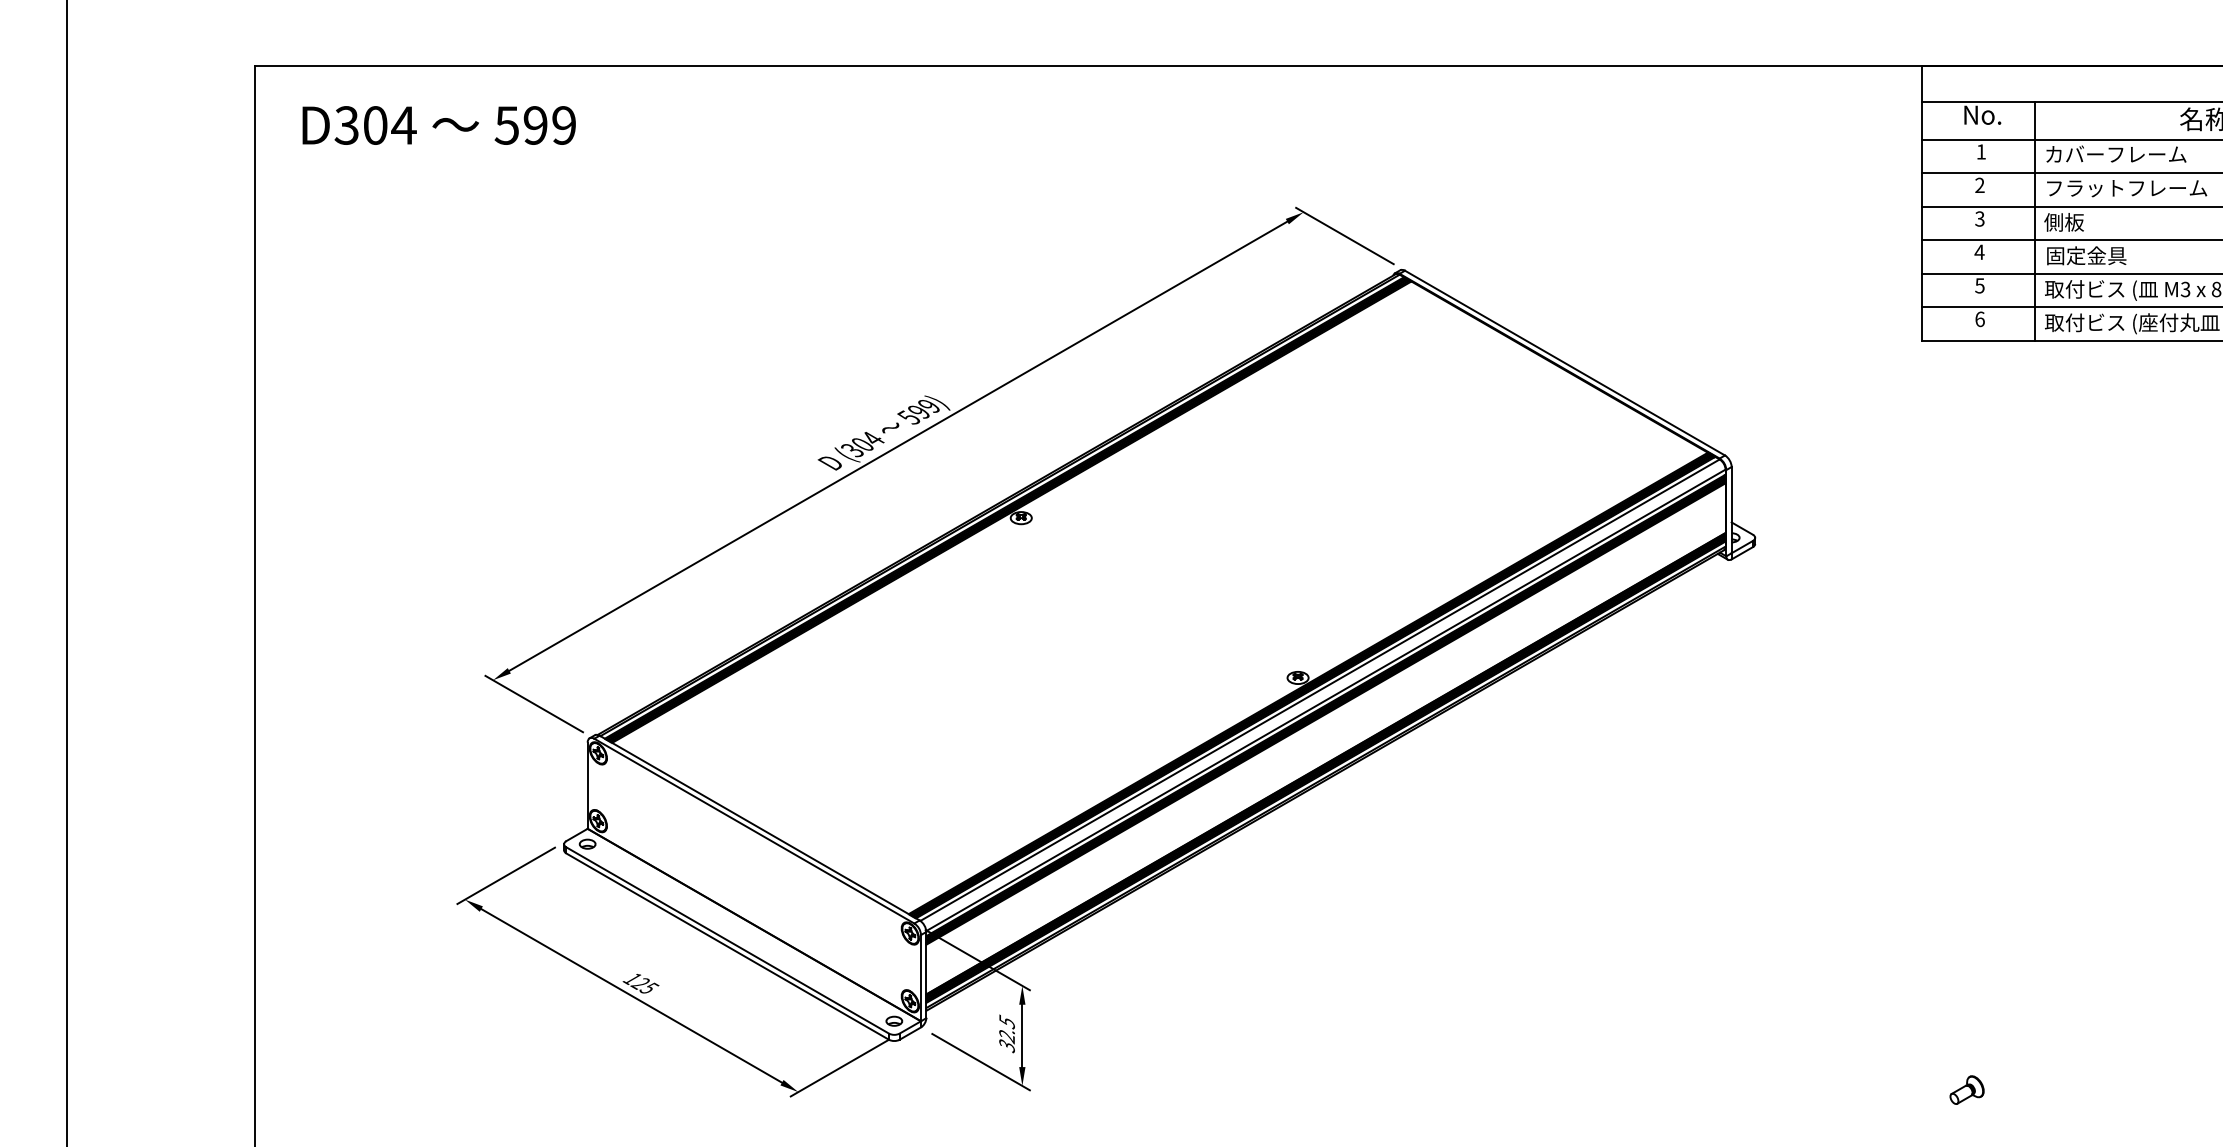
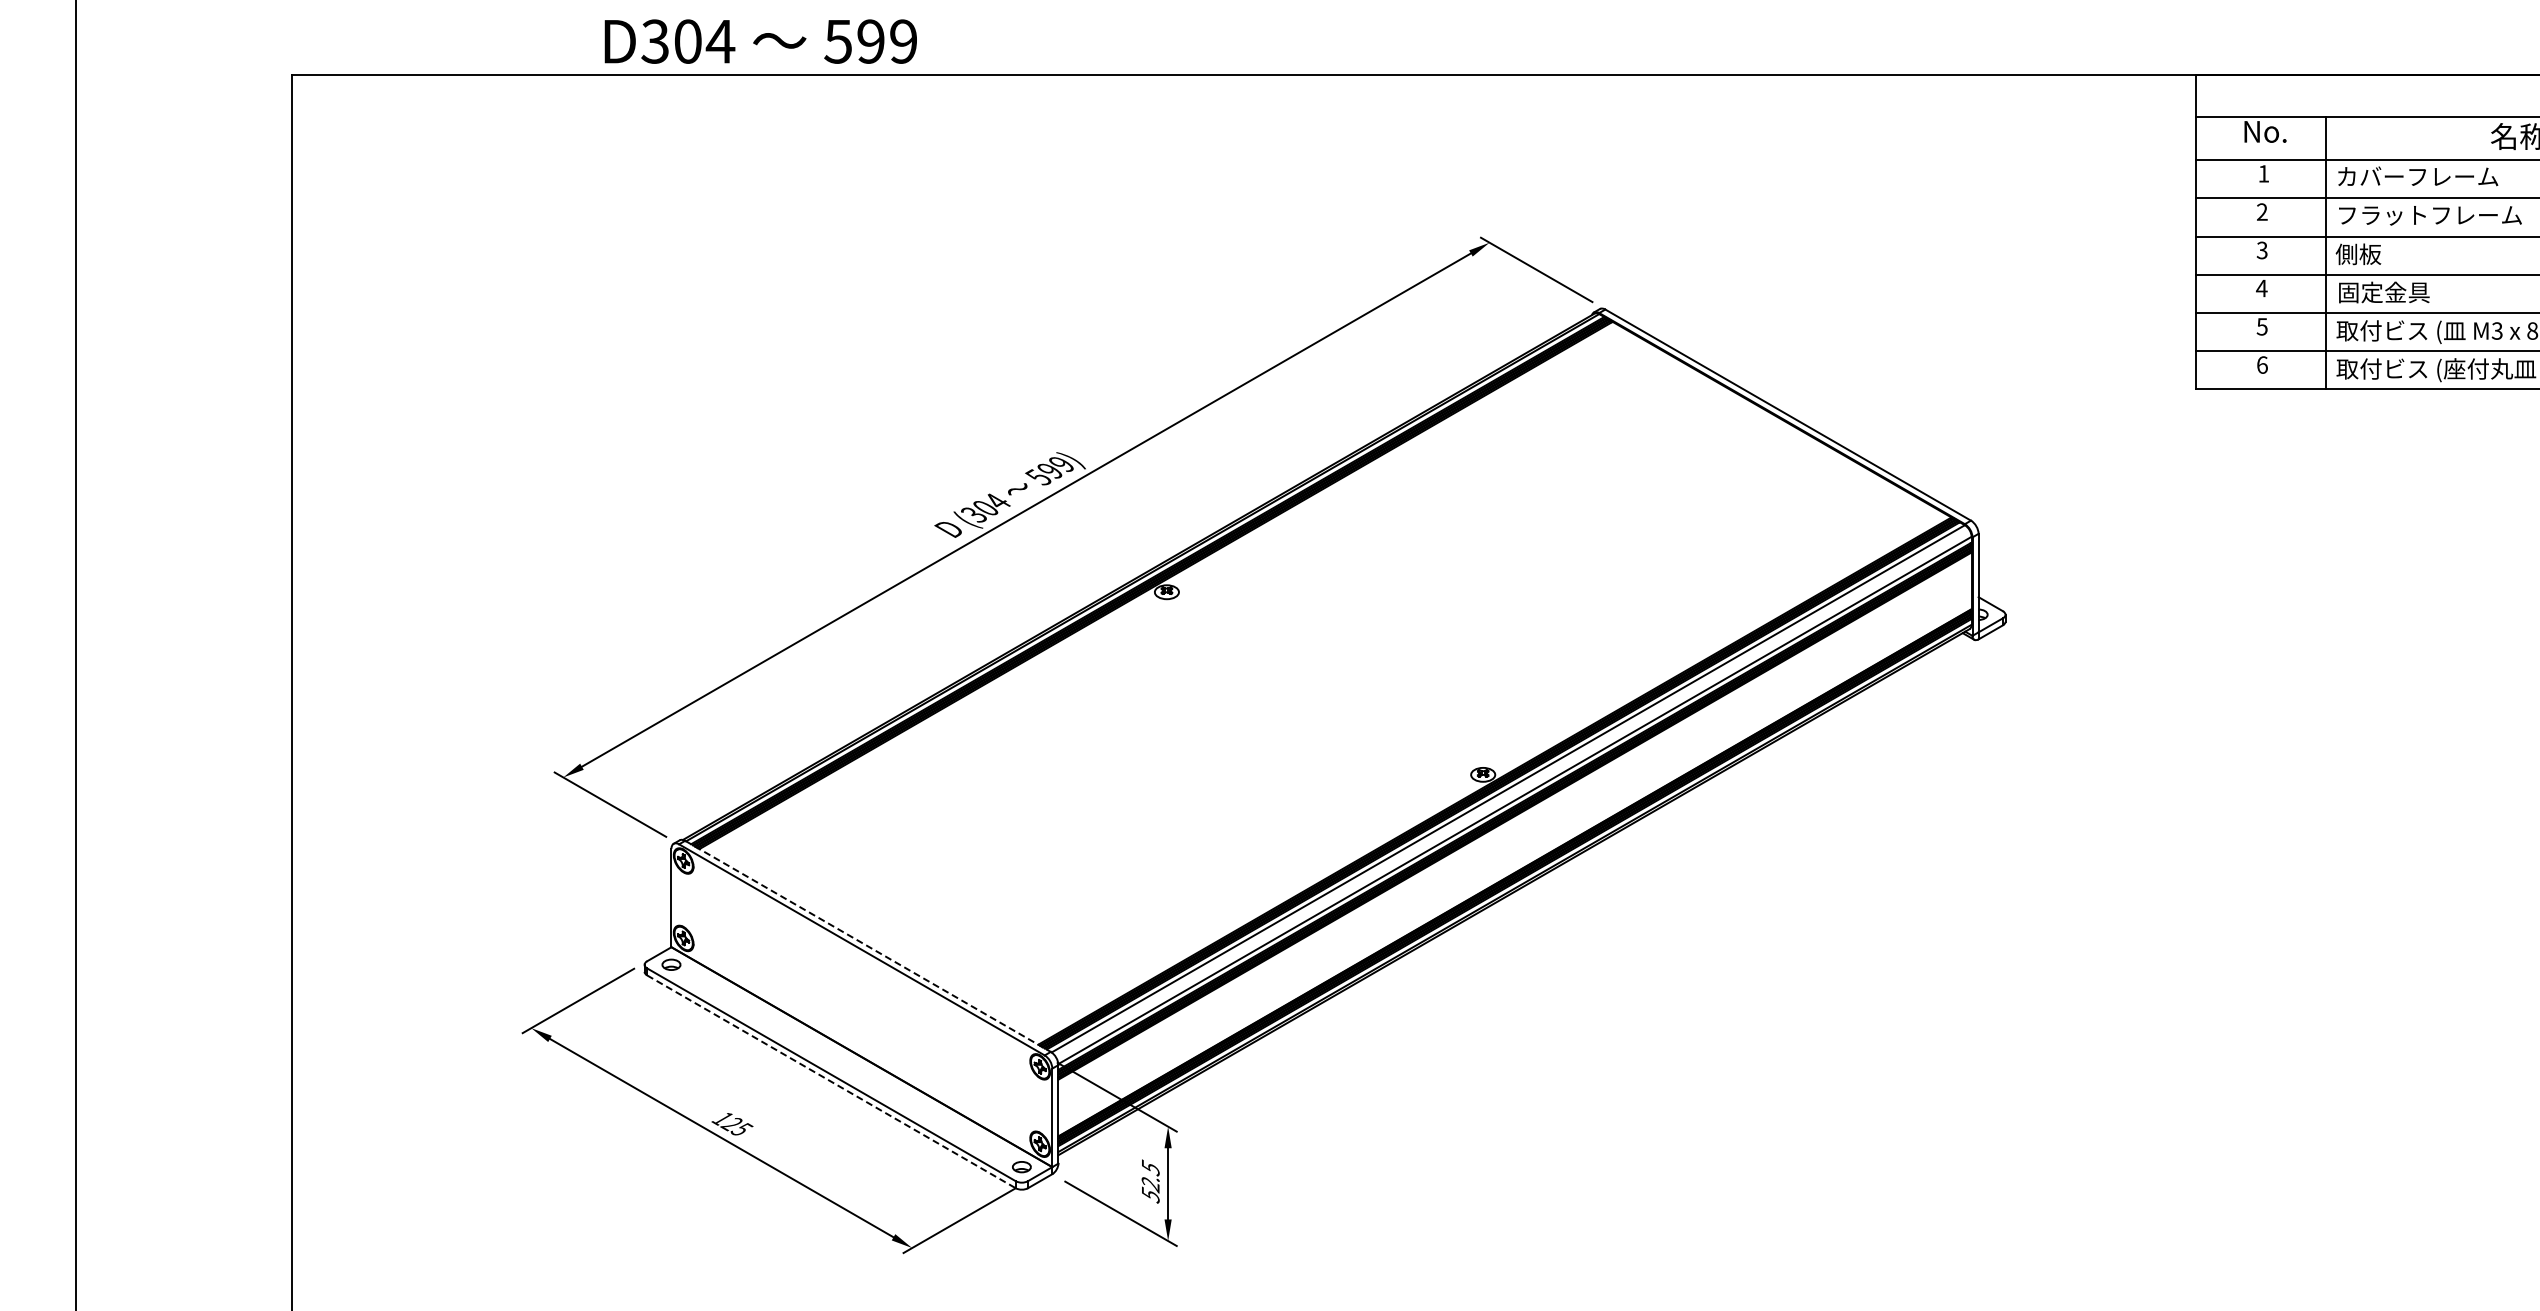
text: (438, 125) -> (760, 41), moved
line: (760, 828) -> (868, 946), solid -> dashed
line: (727, 946) -> (831, 1081), solid -> dashed
text: (1006, 1043) -> (1149, 1192), 32.5 -> 52.5
part: (1967, 1089) -> (2247, 1245), removed

